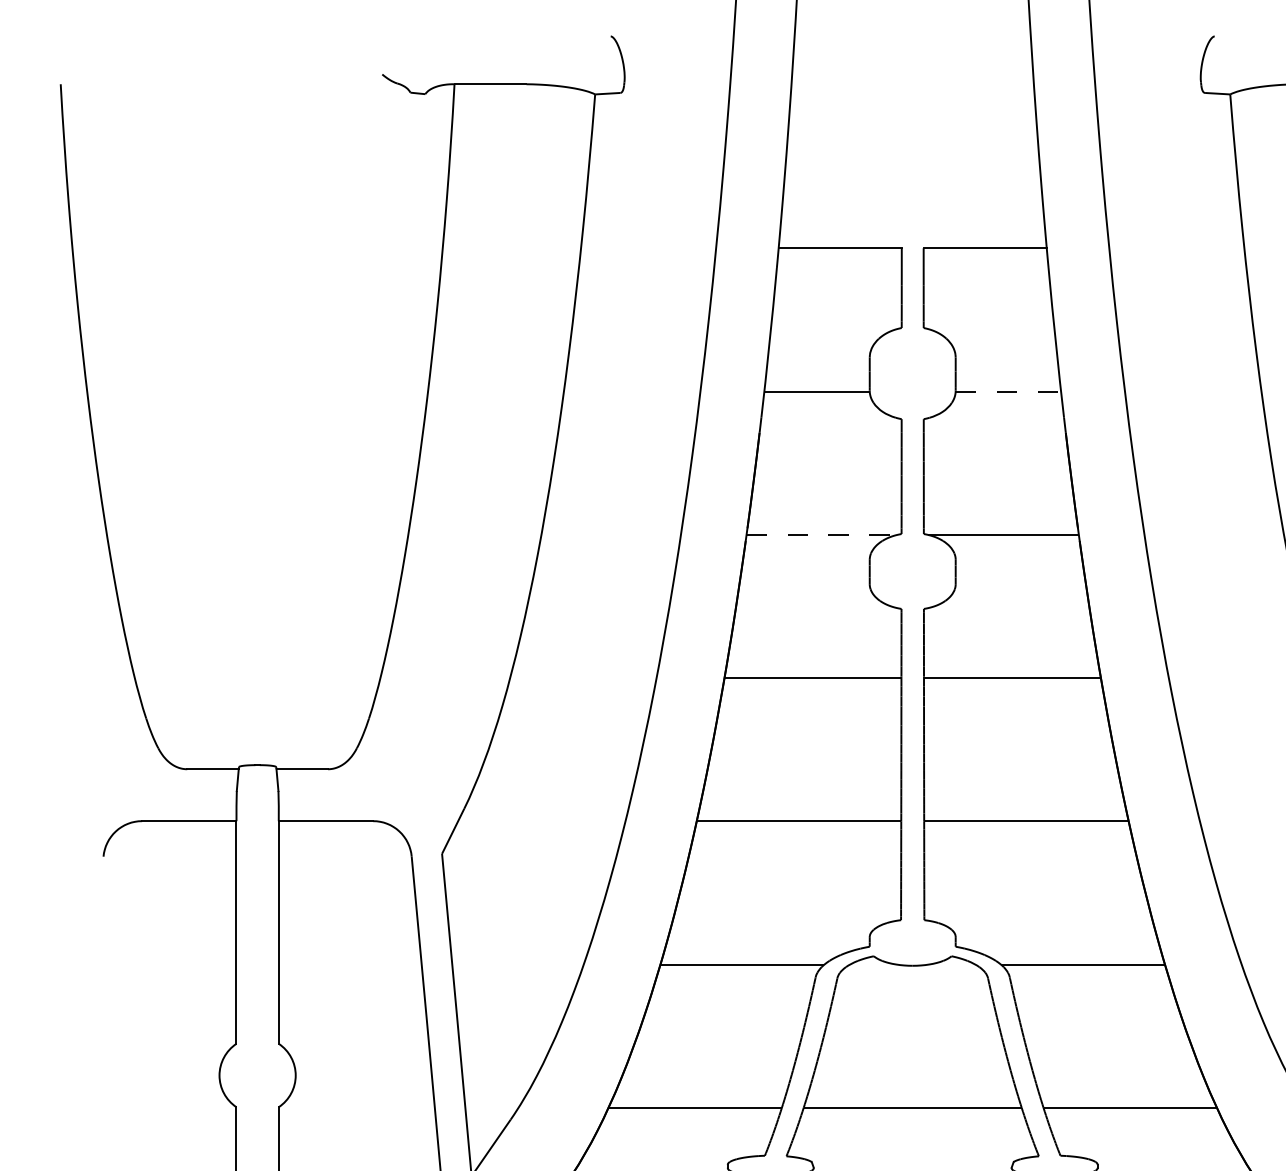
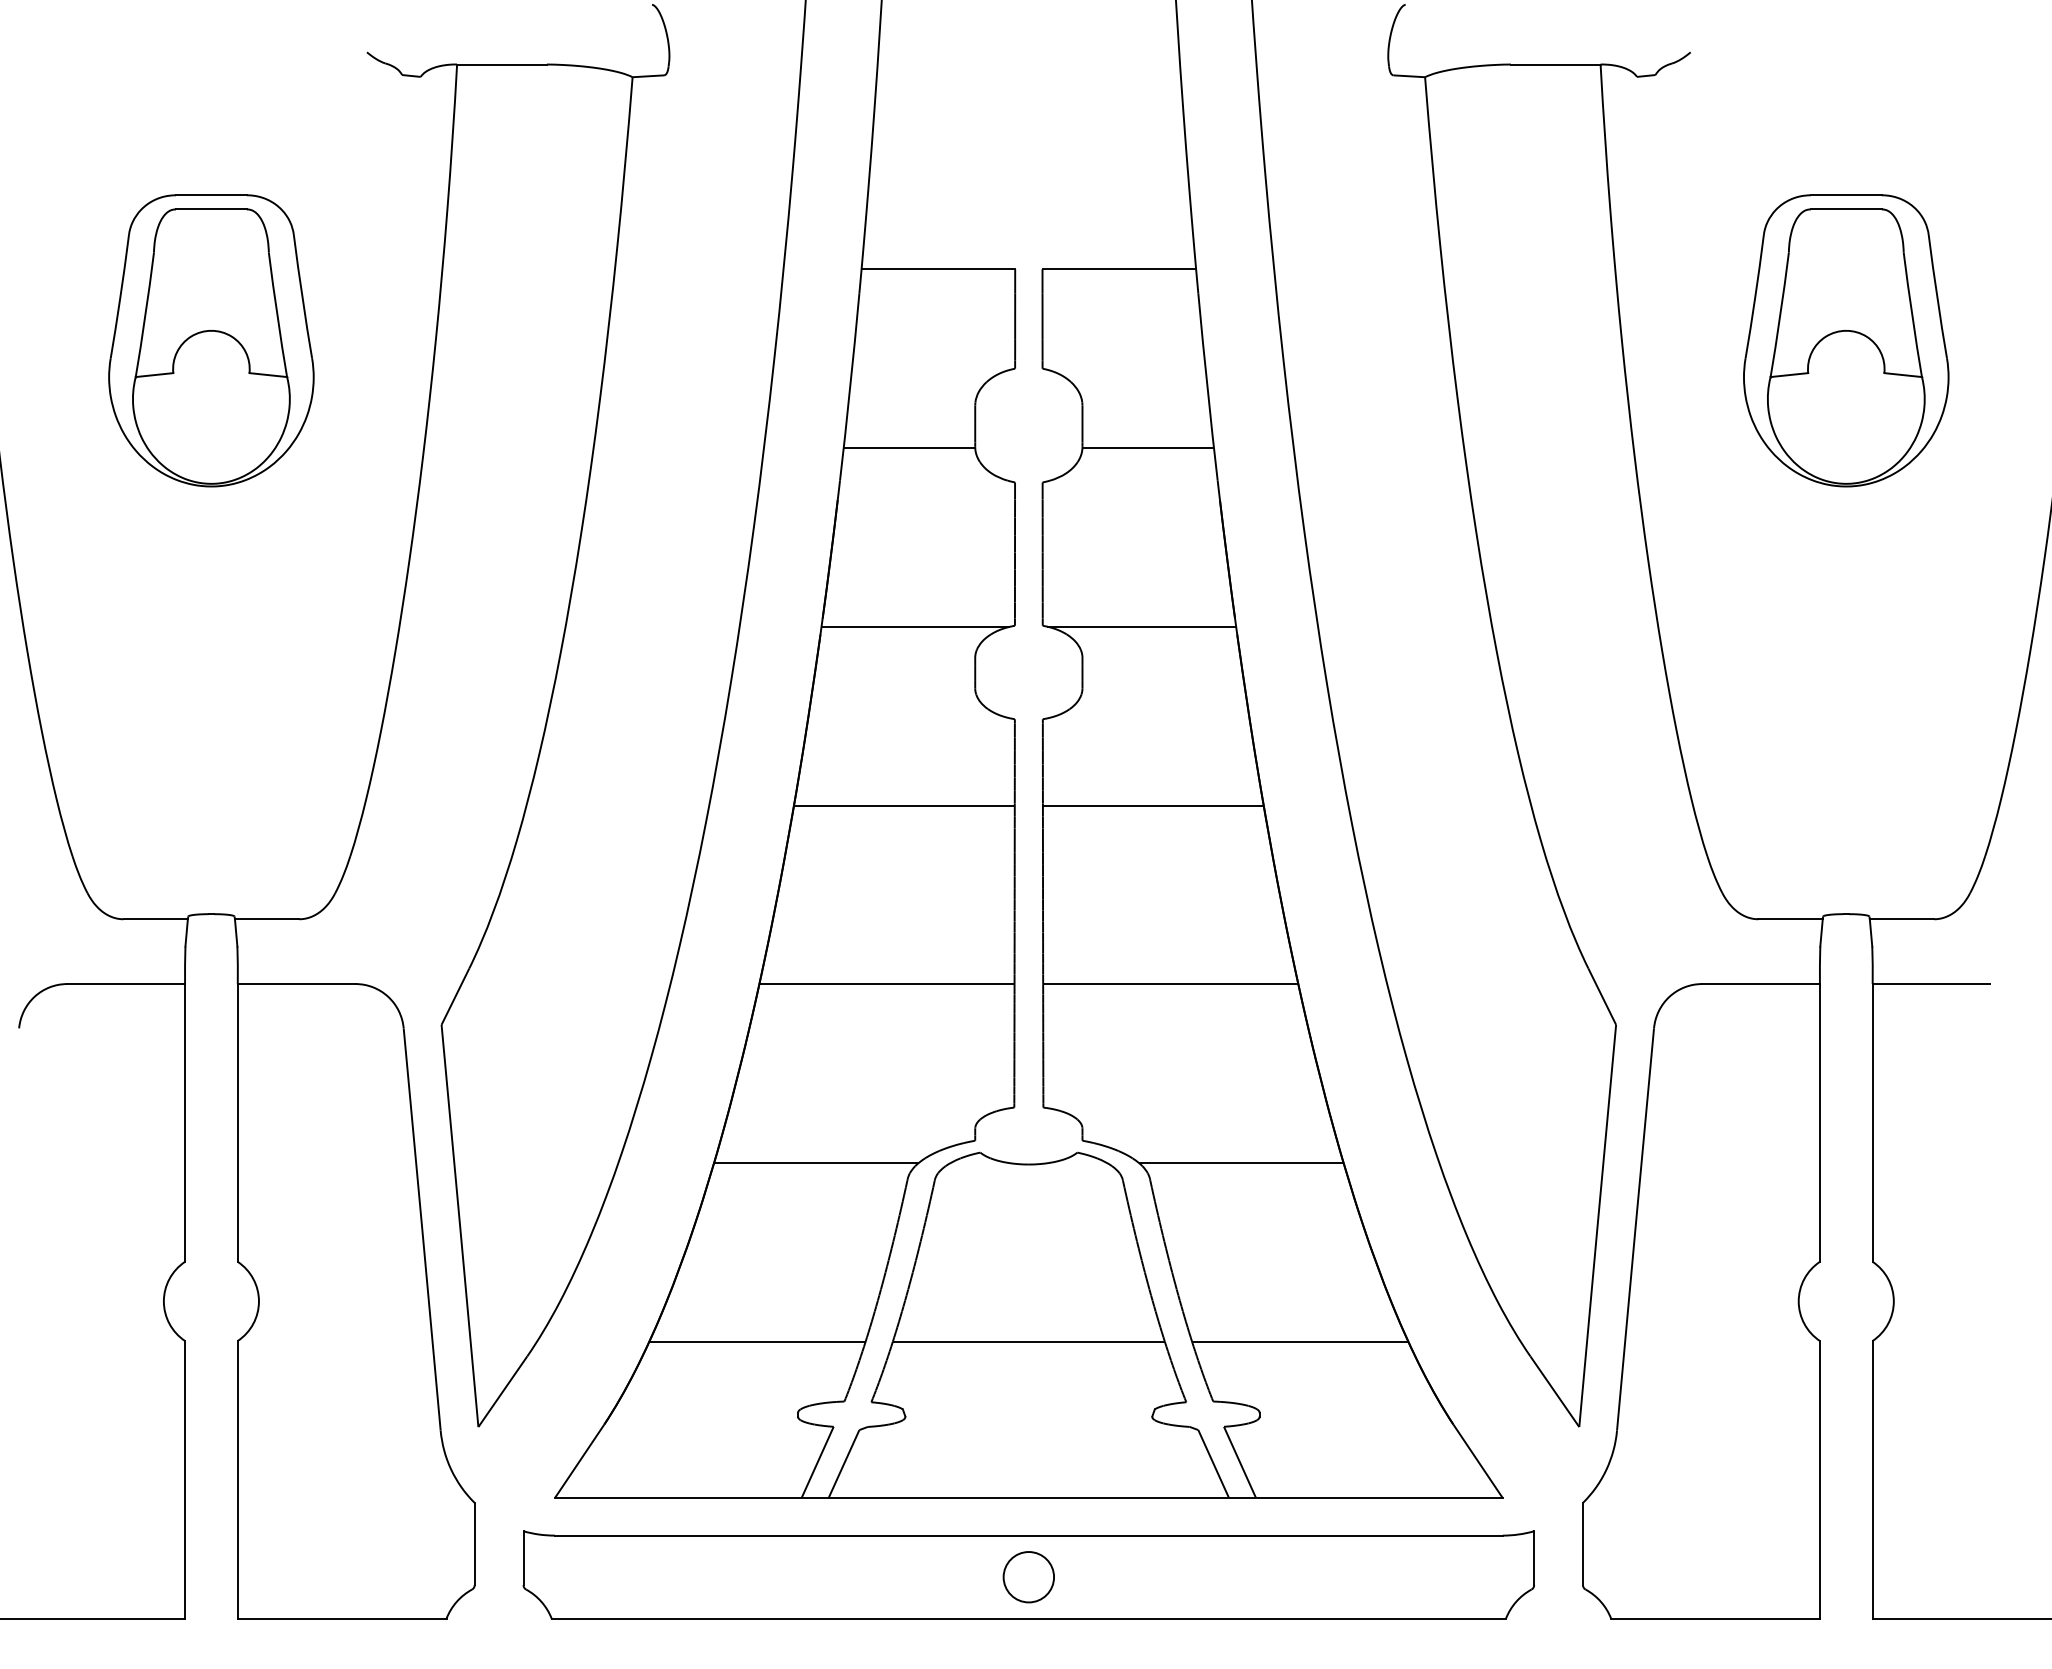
part: (257, 305) -> (211, 340), added
line: (1008, 391) -> (1148, 447), dashed -> solid
line: (822, 534) -> (916, 626), dashed -> solid

